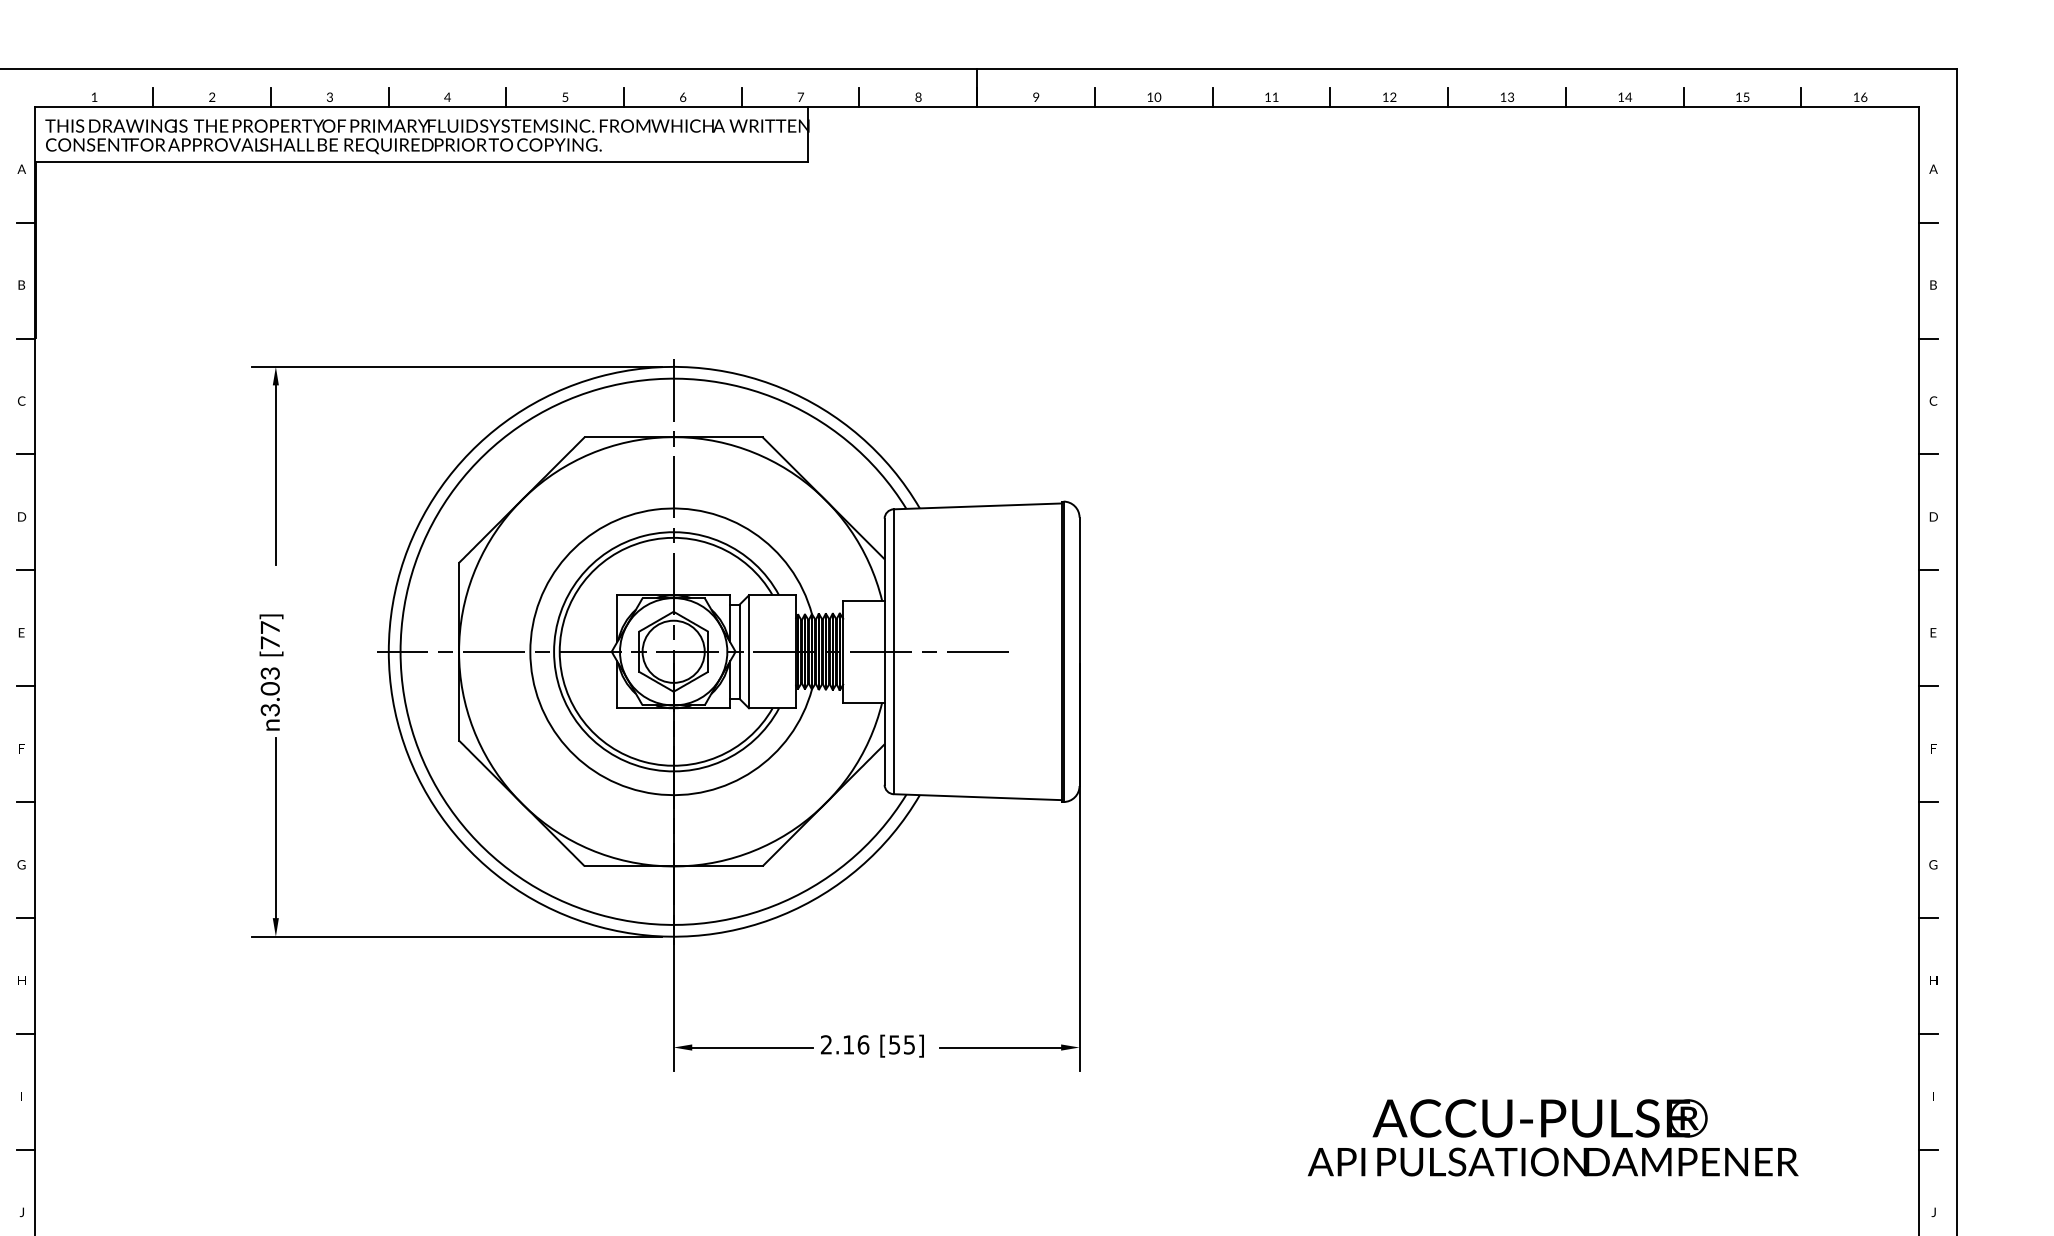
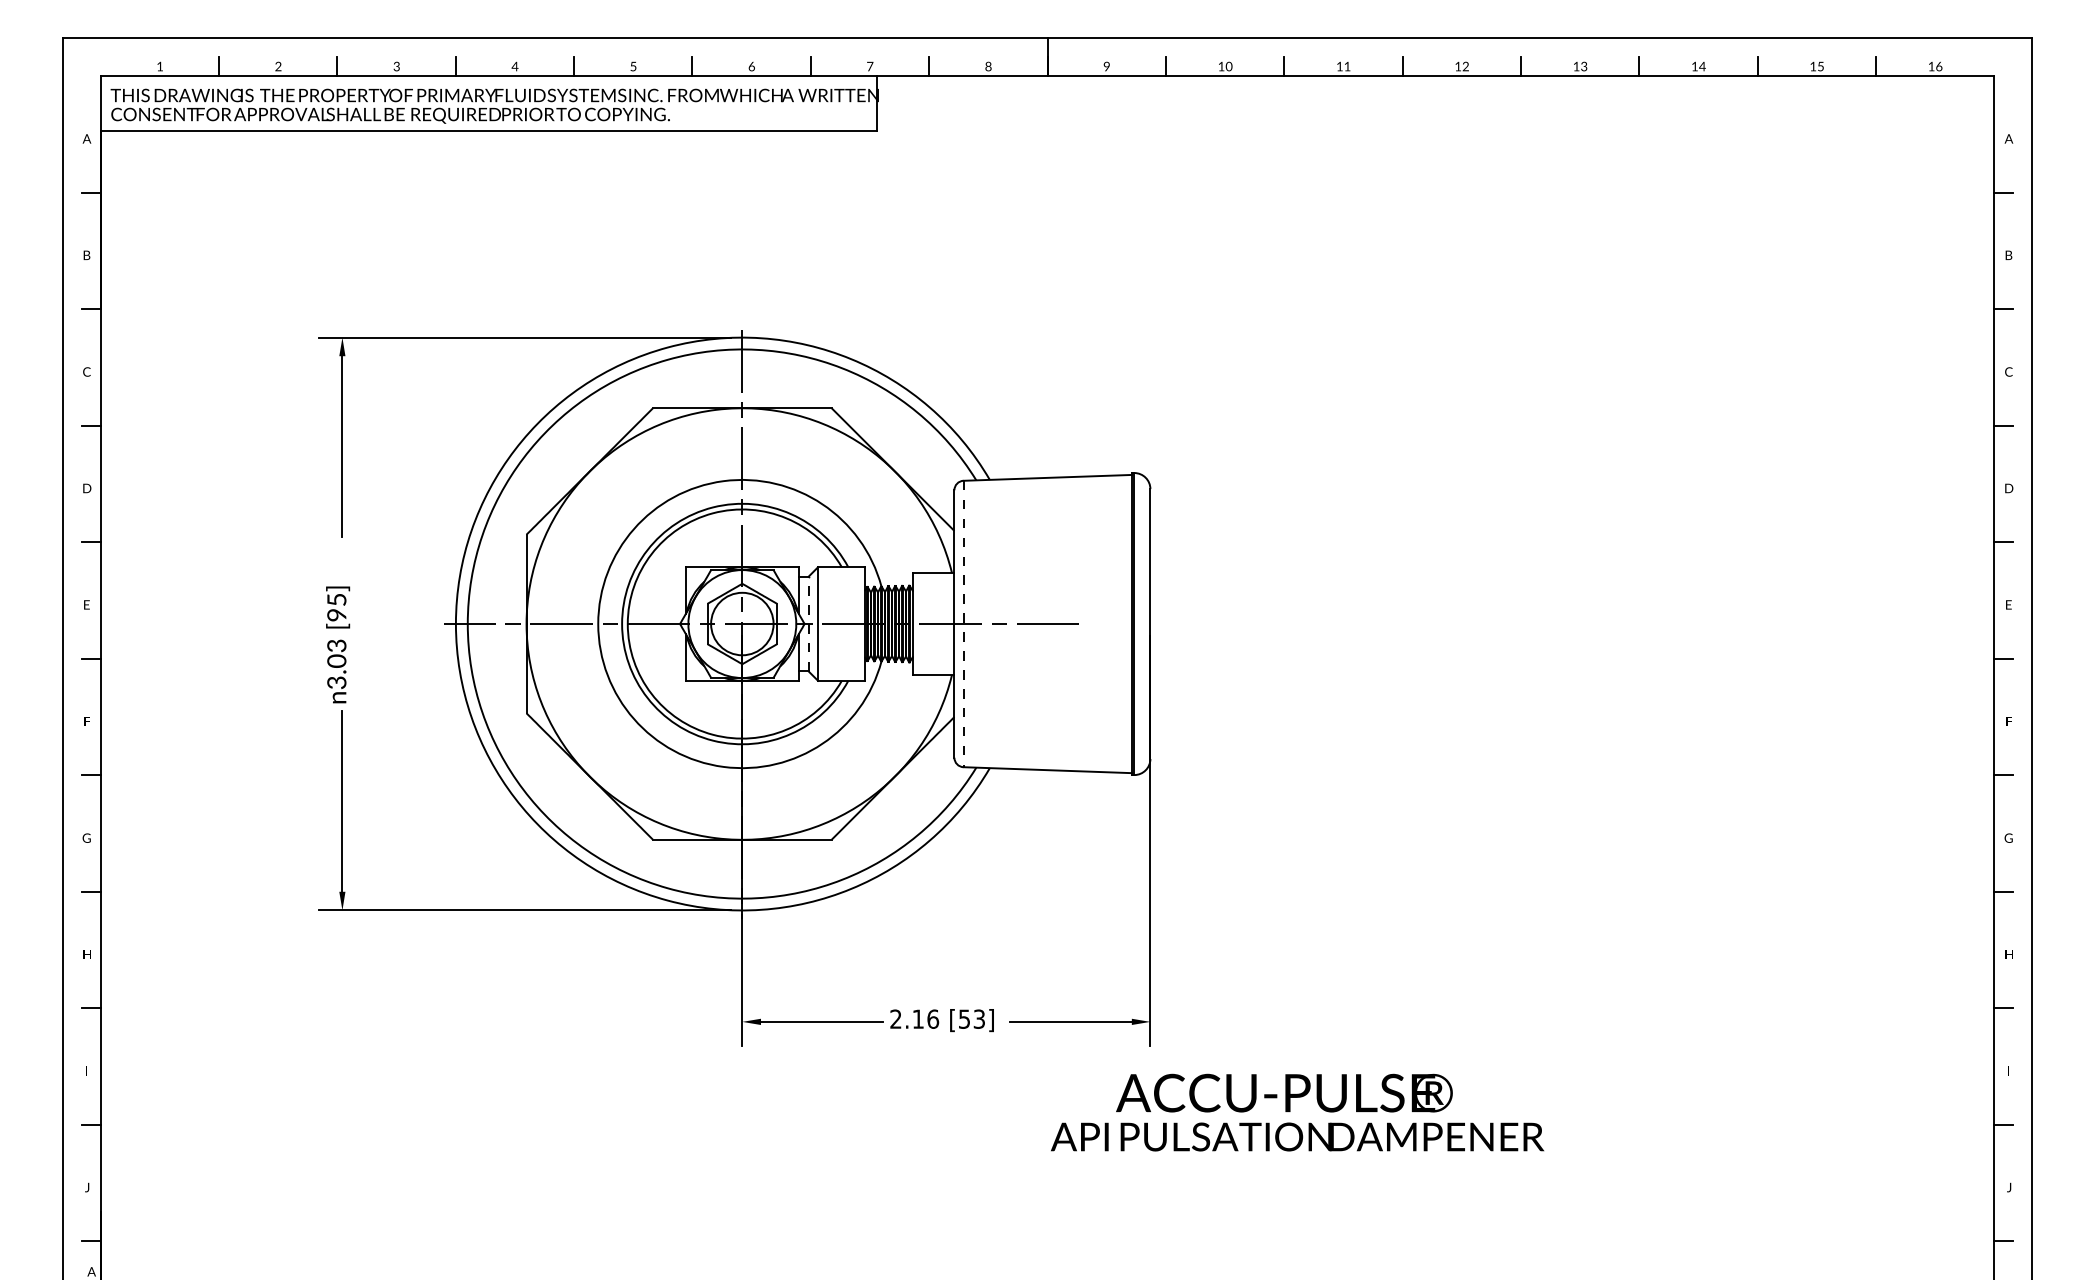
text: (269, 635) -> (336, 607), [77] -> [95]
line: (739, 651) -> (808, 623), solid -> dashed
line: (893, 652) -> (963, 624), solid -> dashed
text: (909, 1044) -> (979, 1018), [55] -> [53]
text: (1553, 1137) -> (1297, 1112), moved

